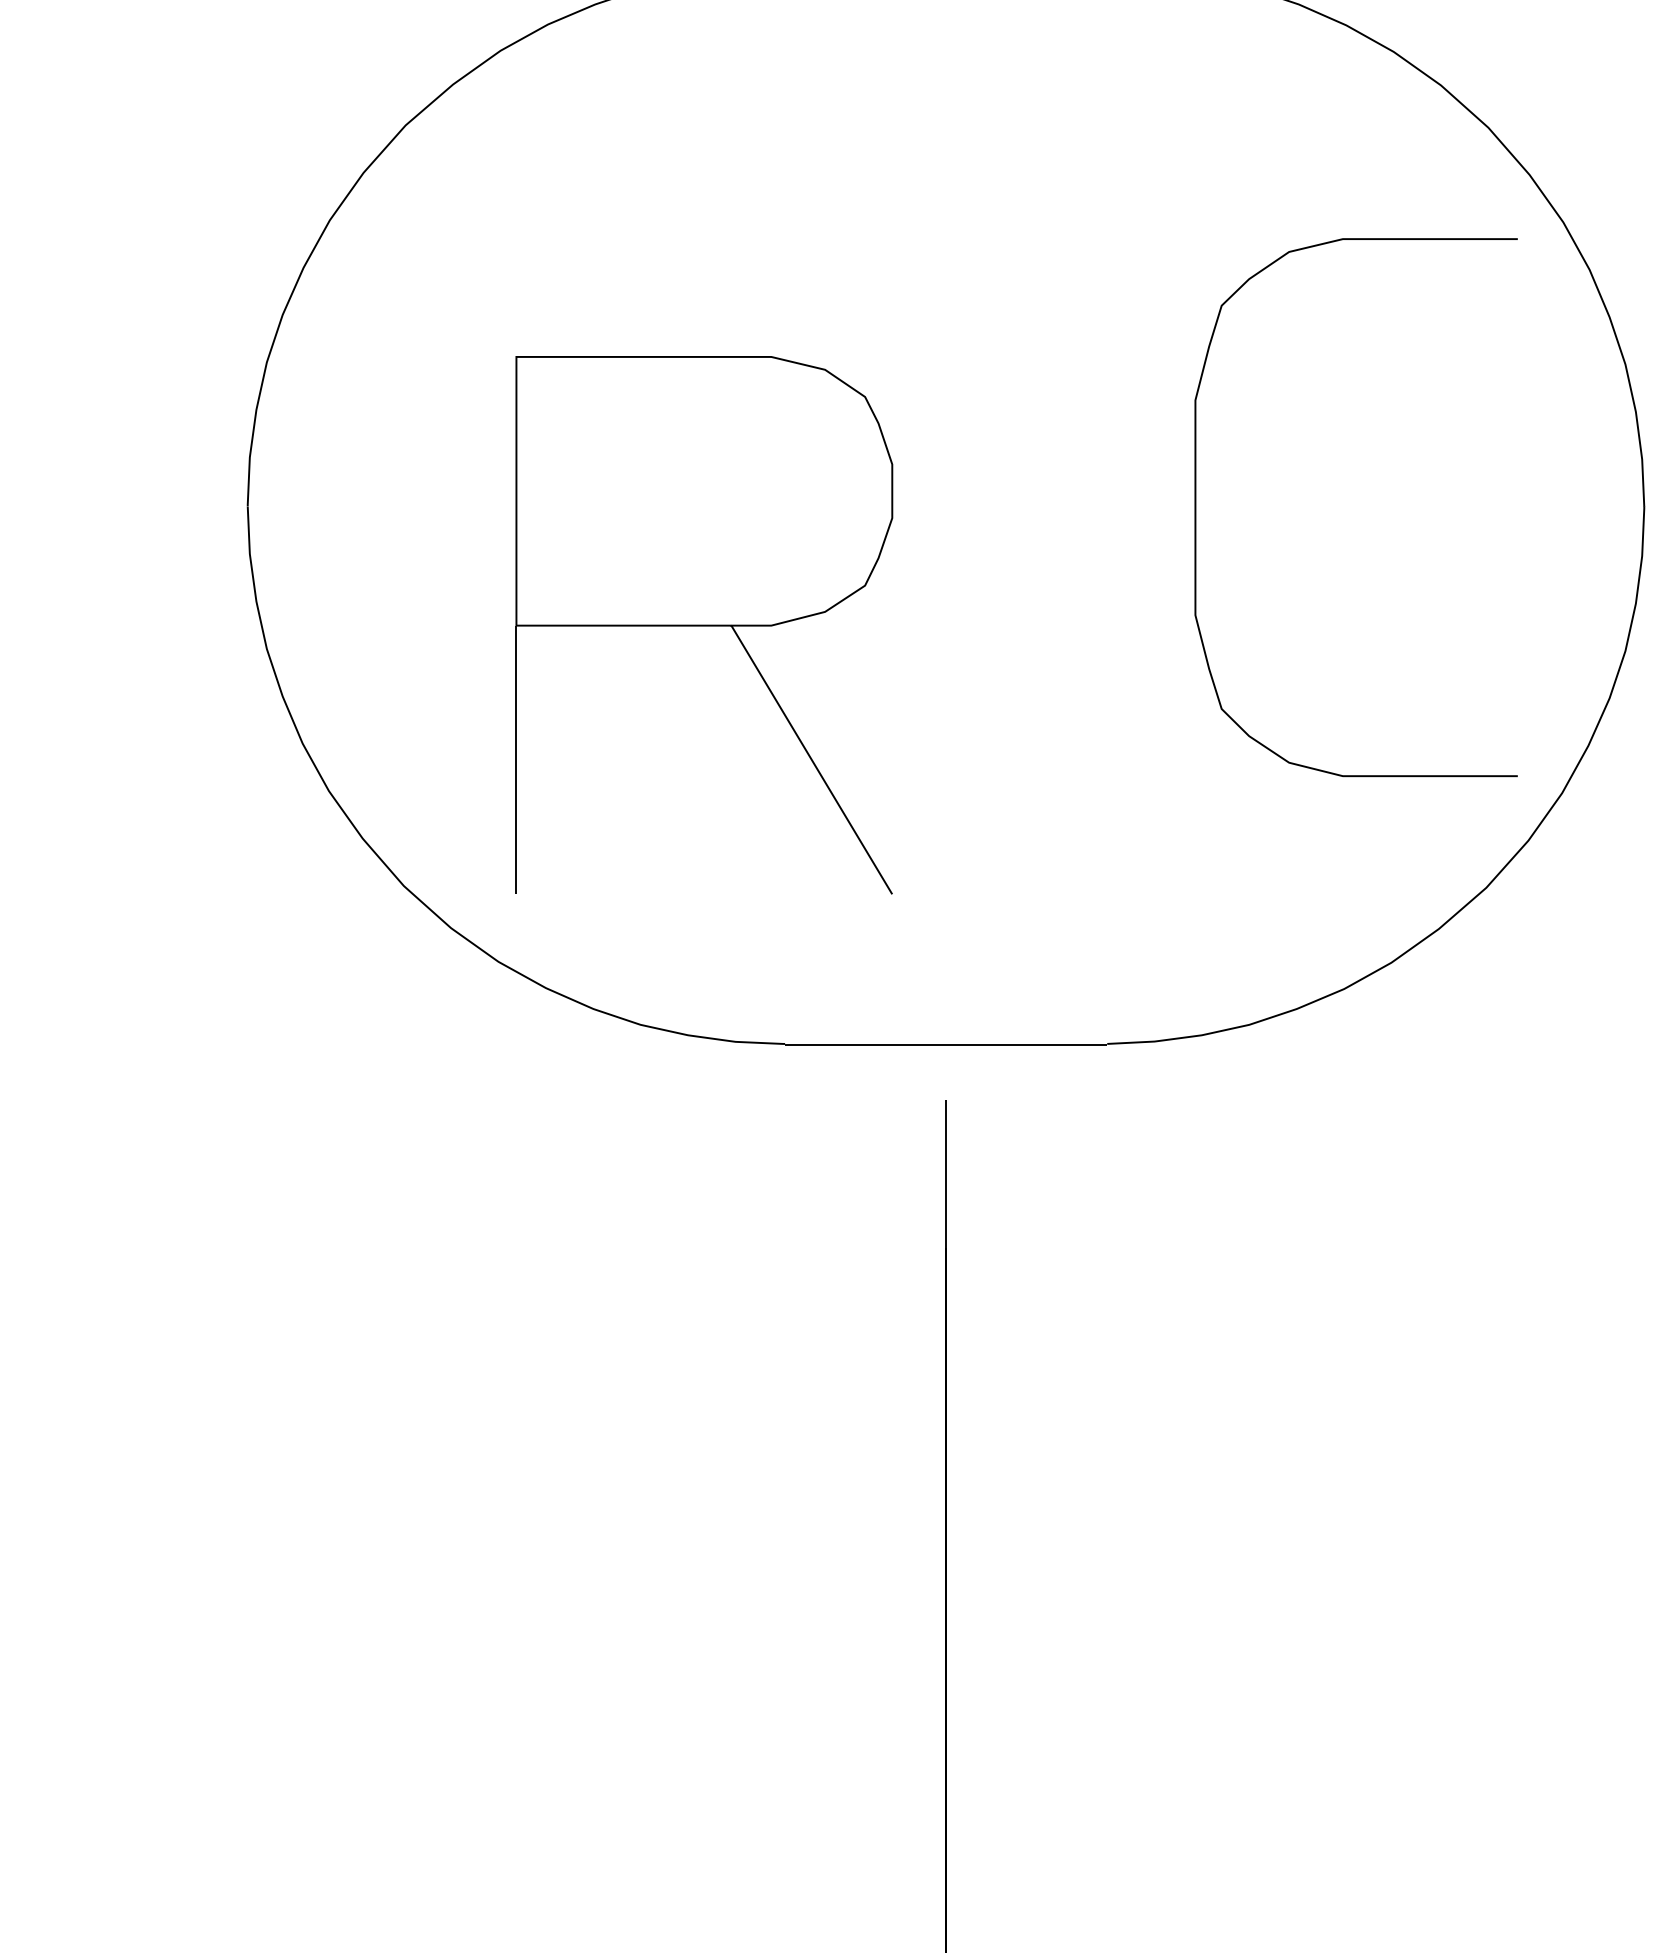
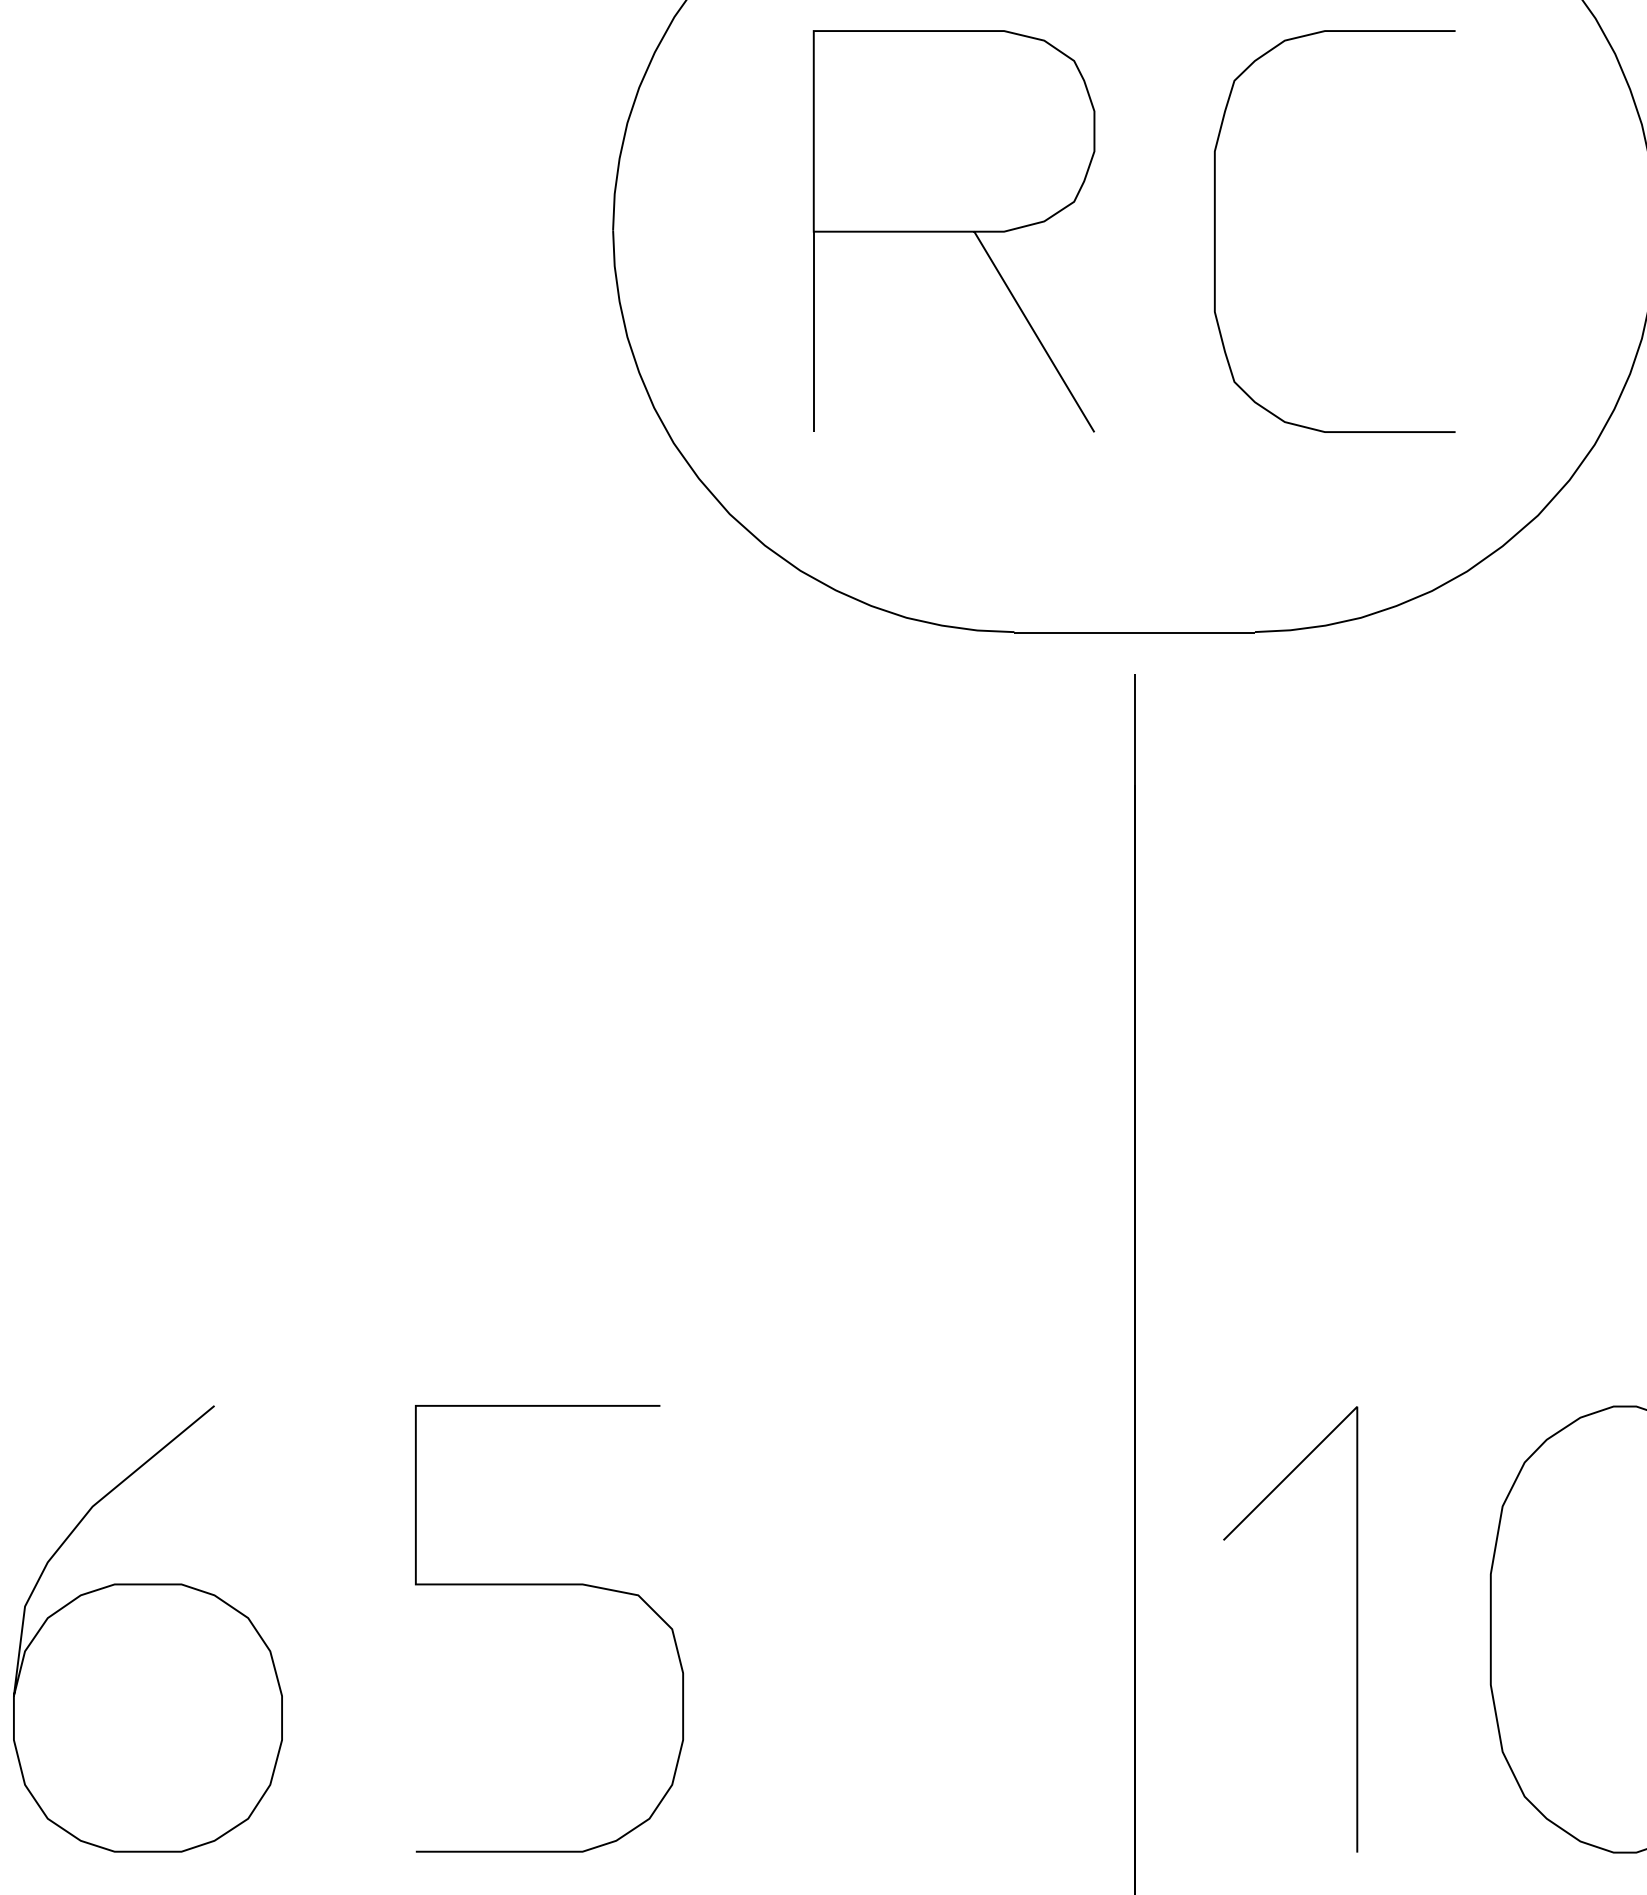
curve: (1196, 507) -> (1215, 231), moved
part: (703, 625) -> (953, 231), moved

